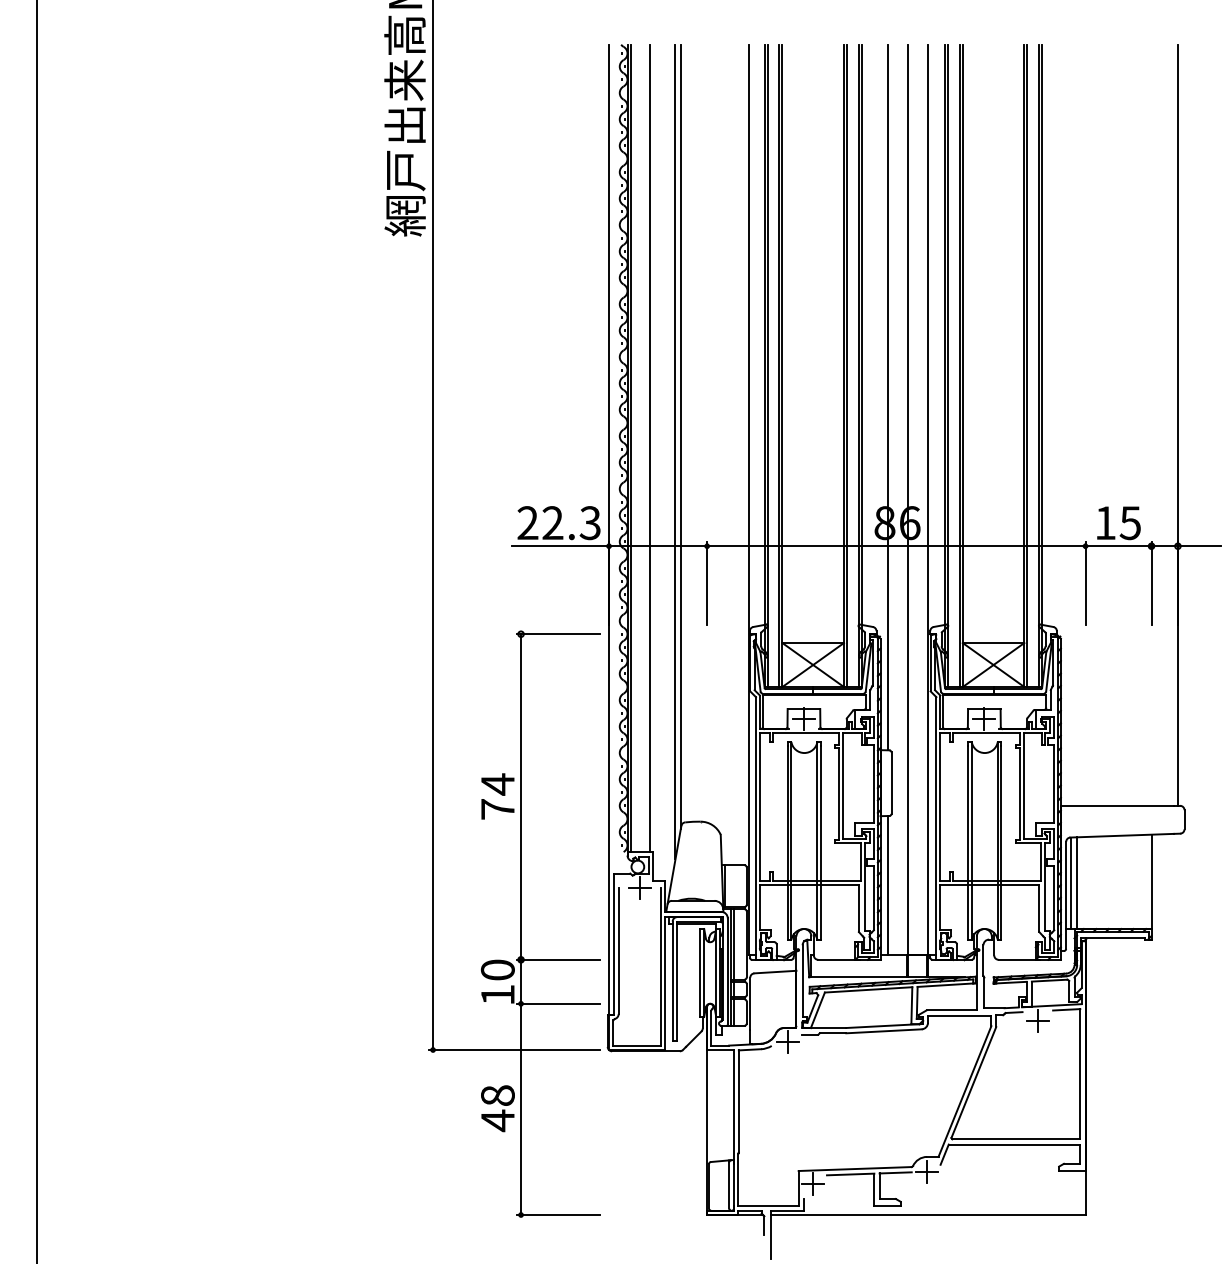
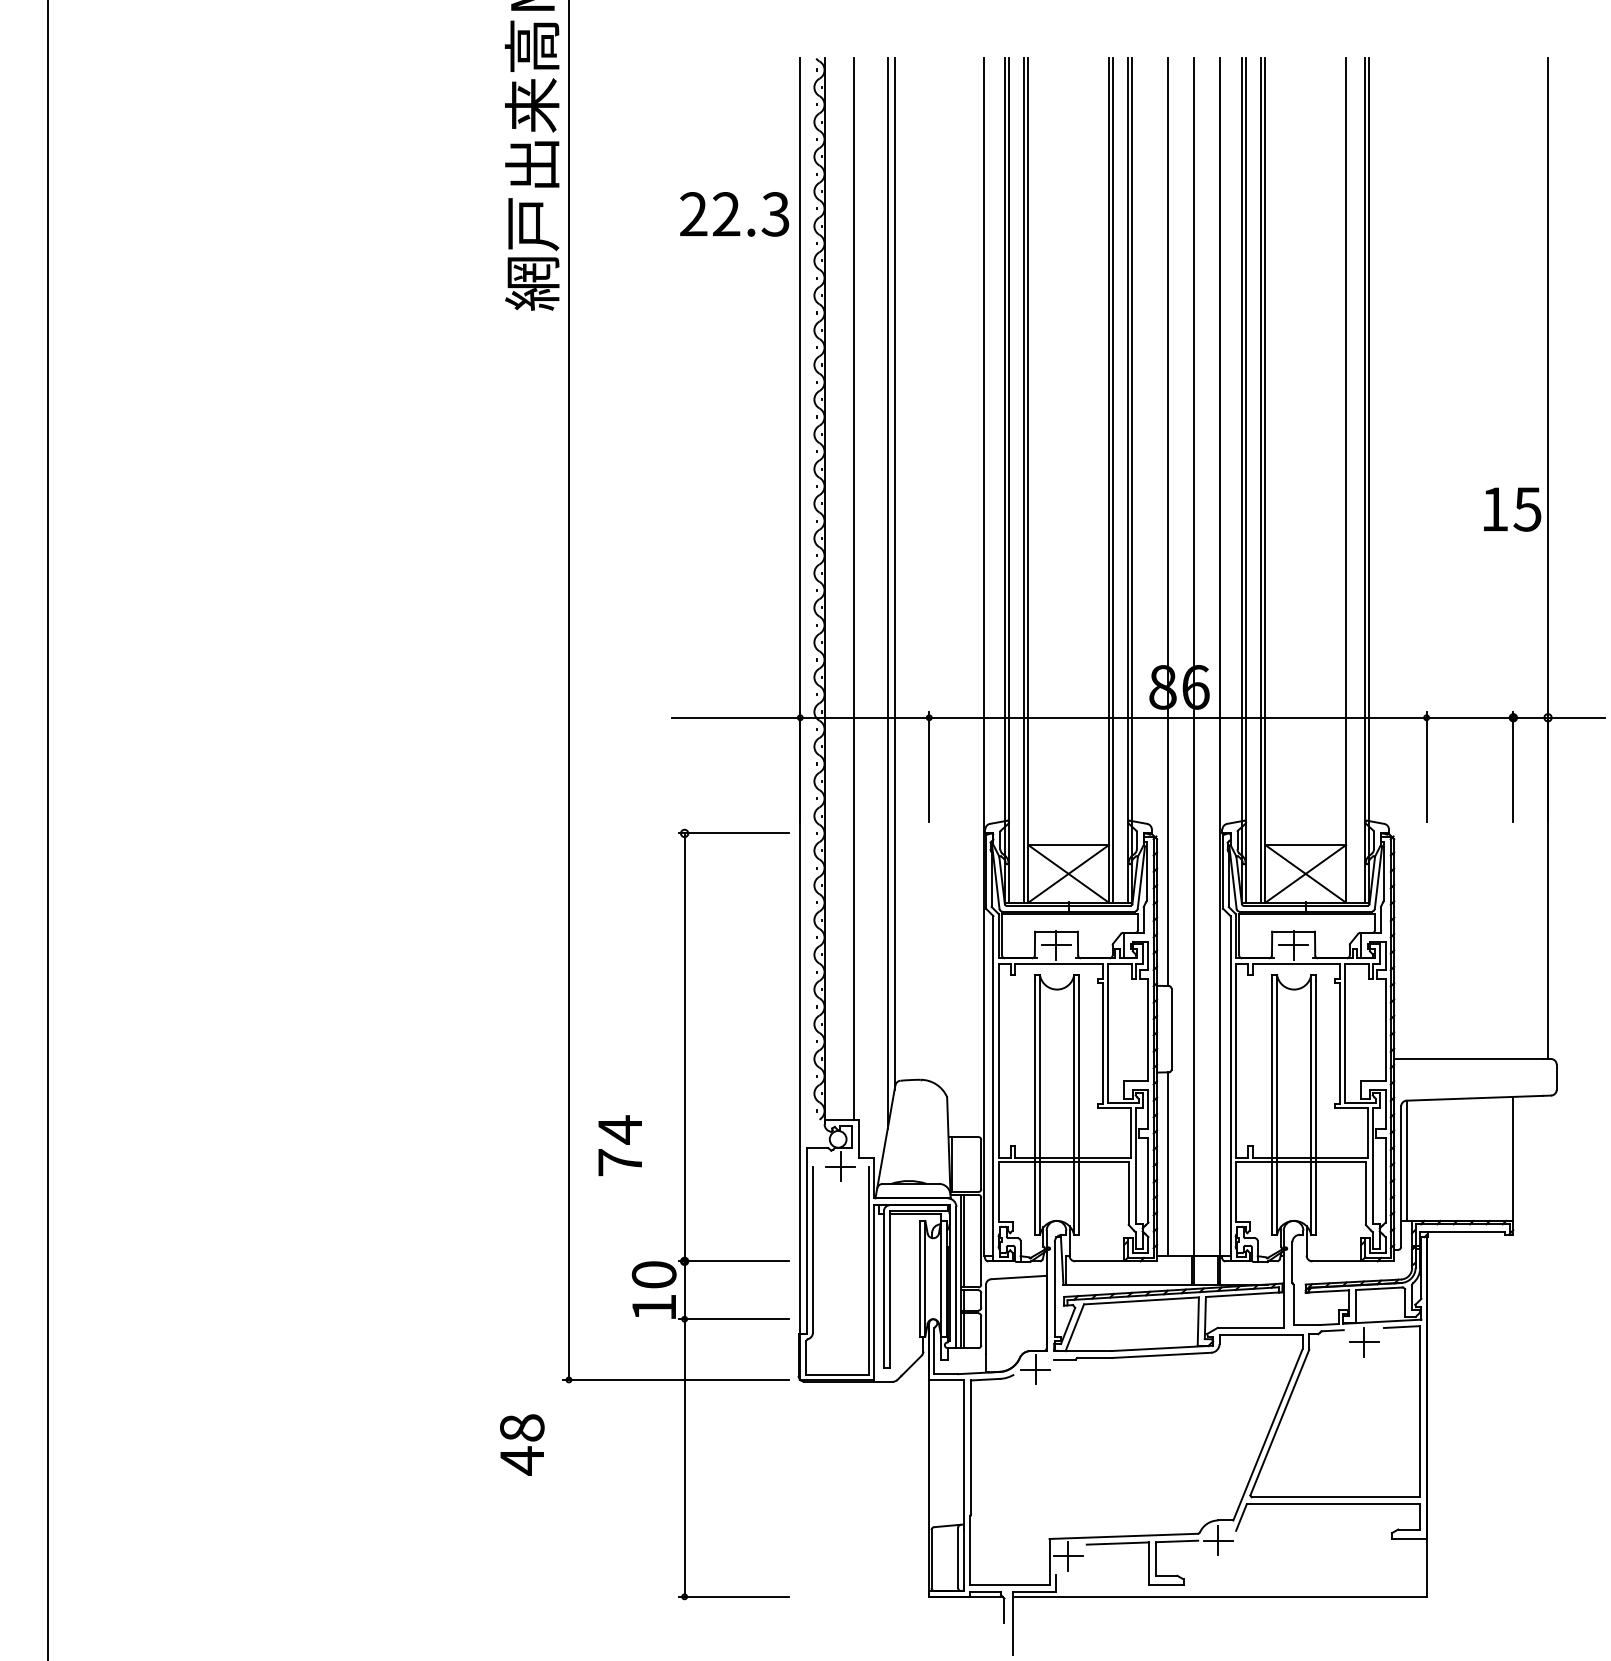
line: (1027, 365) -> (1350, 480), removed
line: (631, 447) -> (829, 588), removed
text: (558, 523) -> (734, 214), moved
text: (1118, 523) -> (1512, 509), moved
text: (497, 796) -> (619, 1145), moved
line: (1077, 883) -> (1415, 1160), removed
text: (498, 1108) -> (522, 1444), moved

